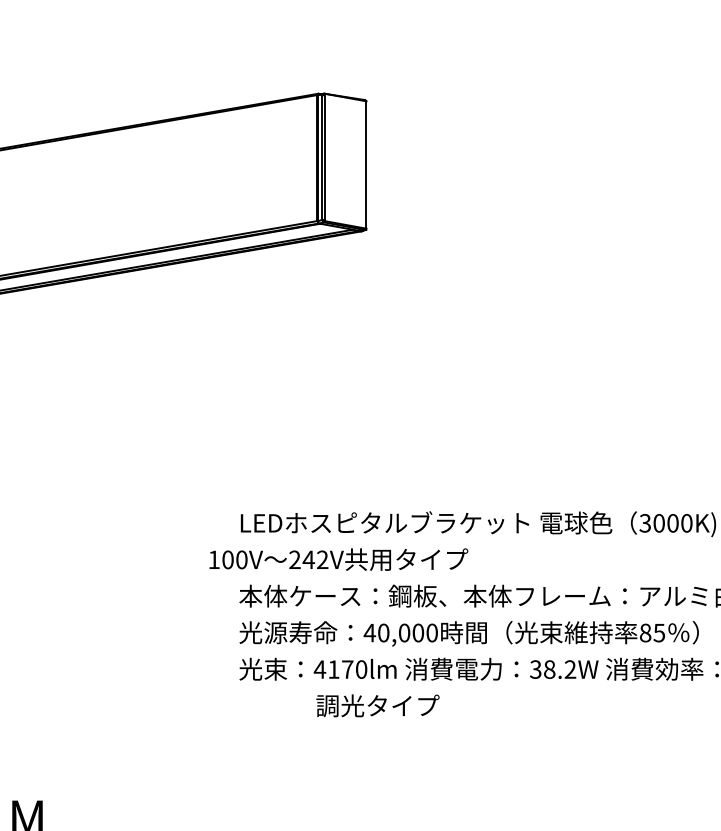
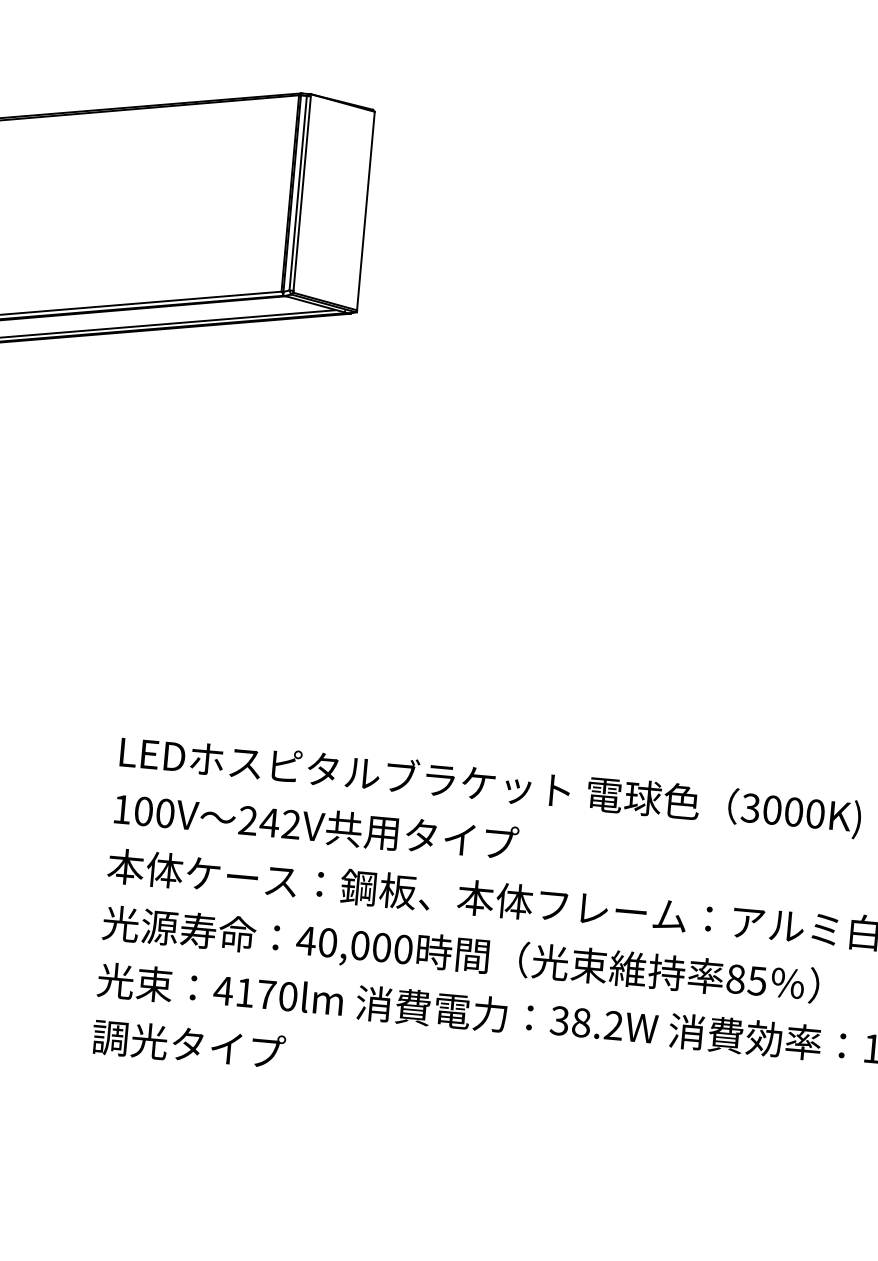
text: (338, 559) -> (316, 826), moved
text: (377, 705) -> (188, 1044), moved

